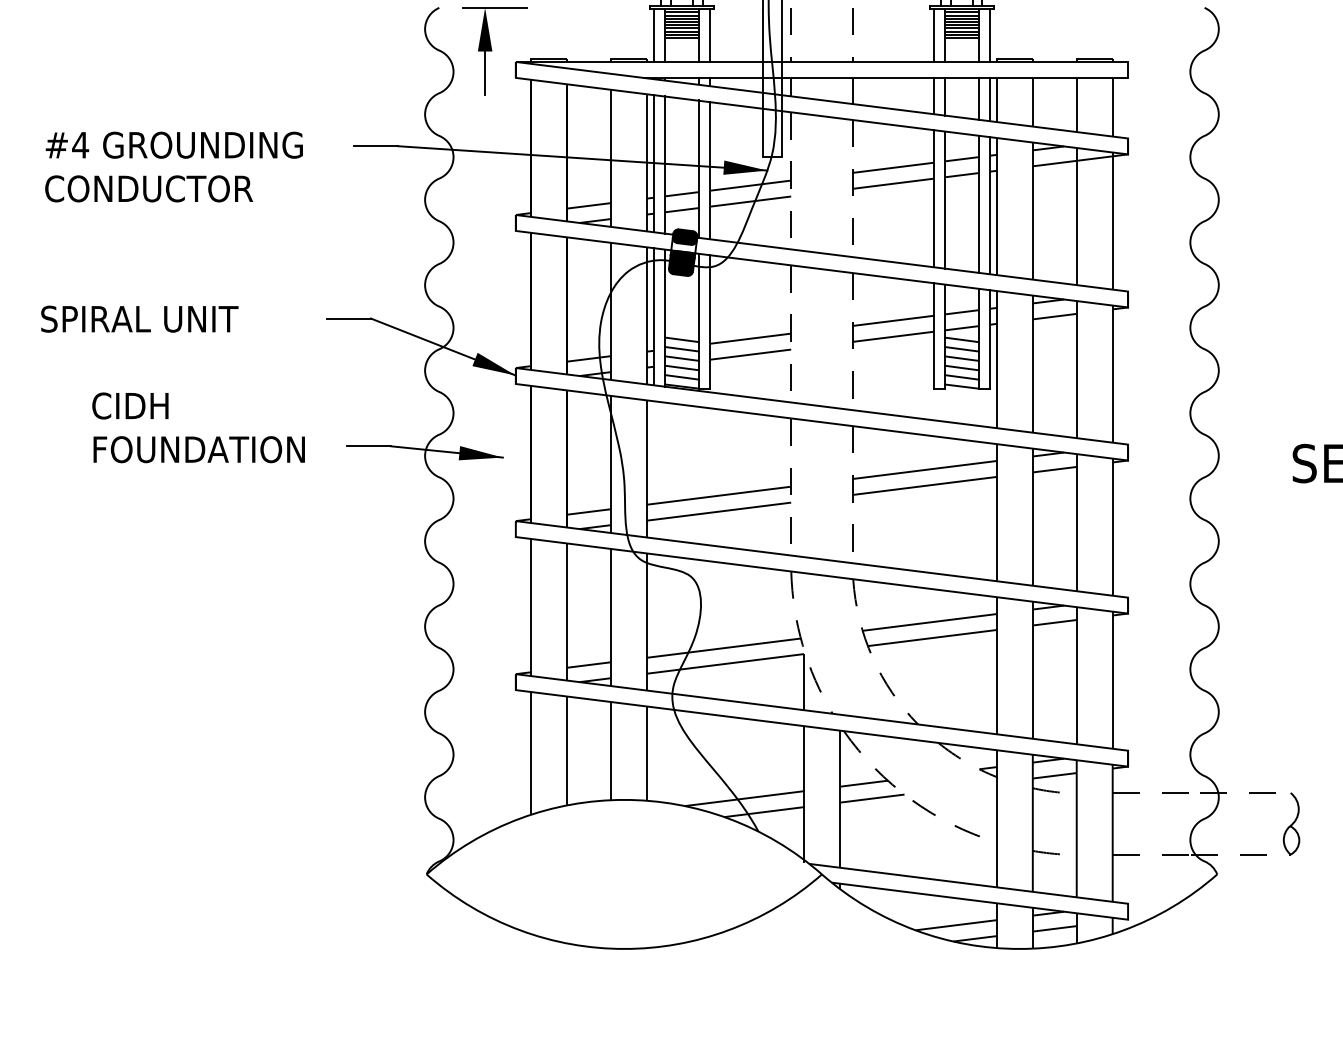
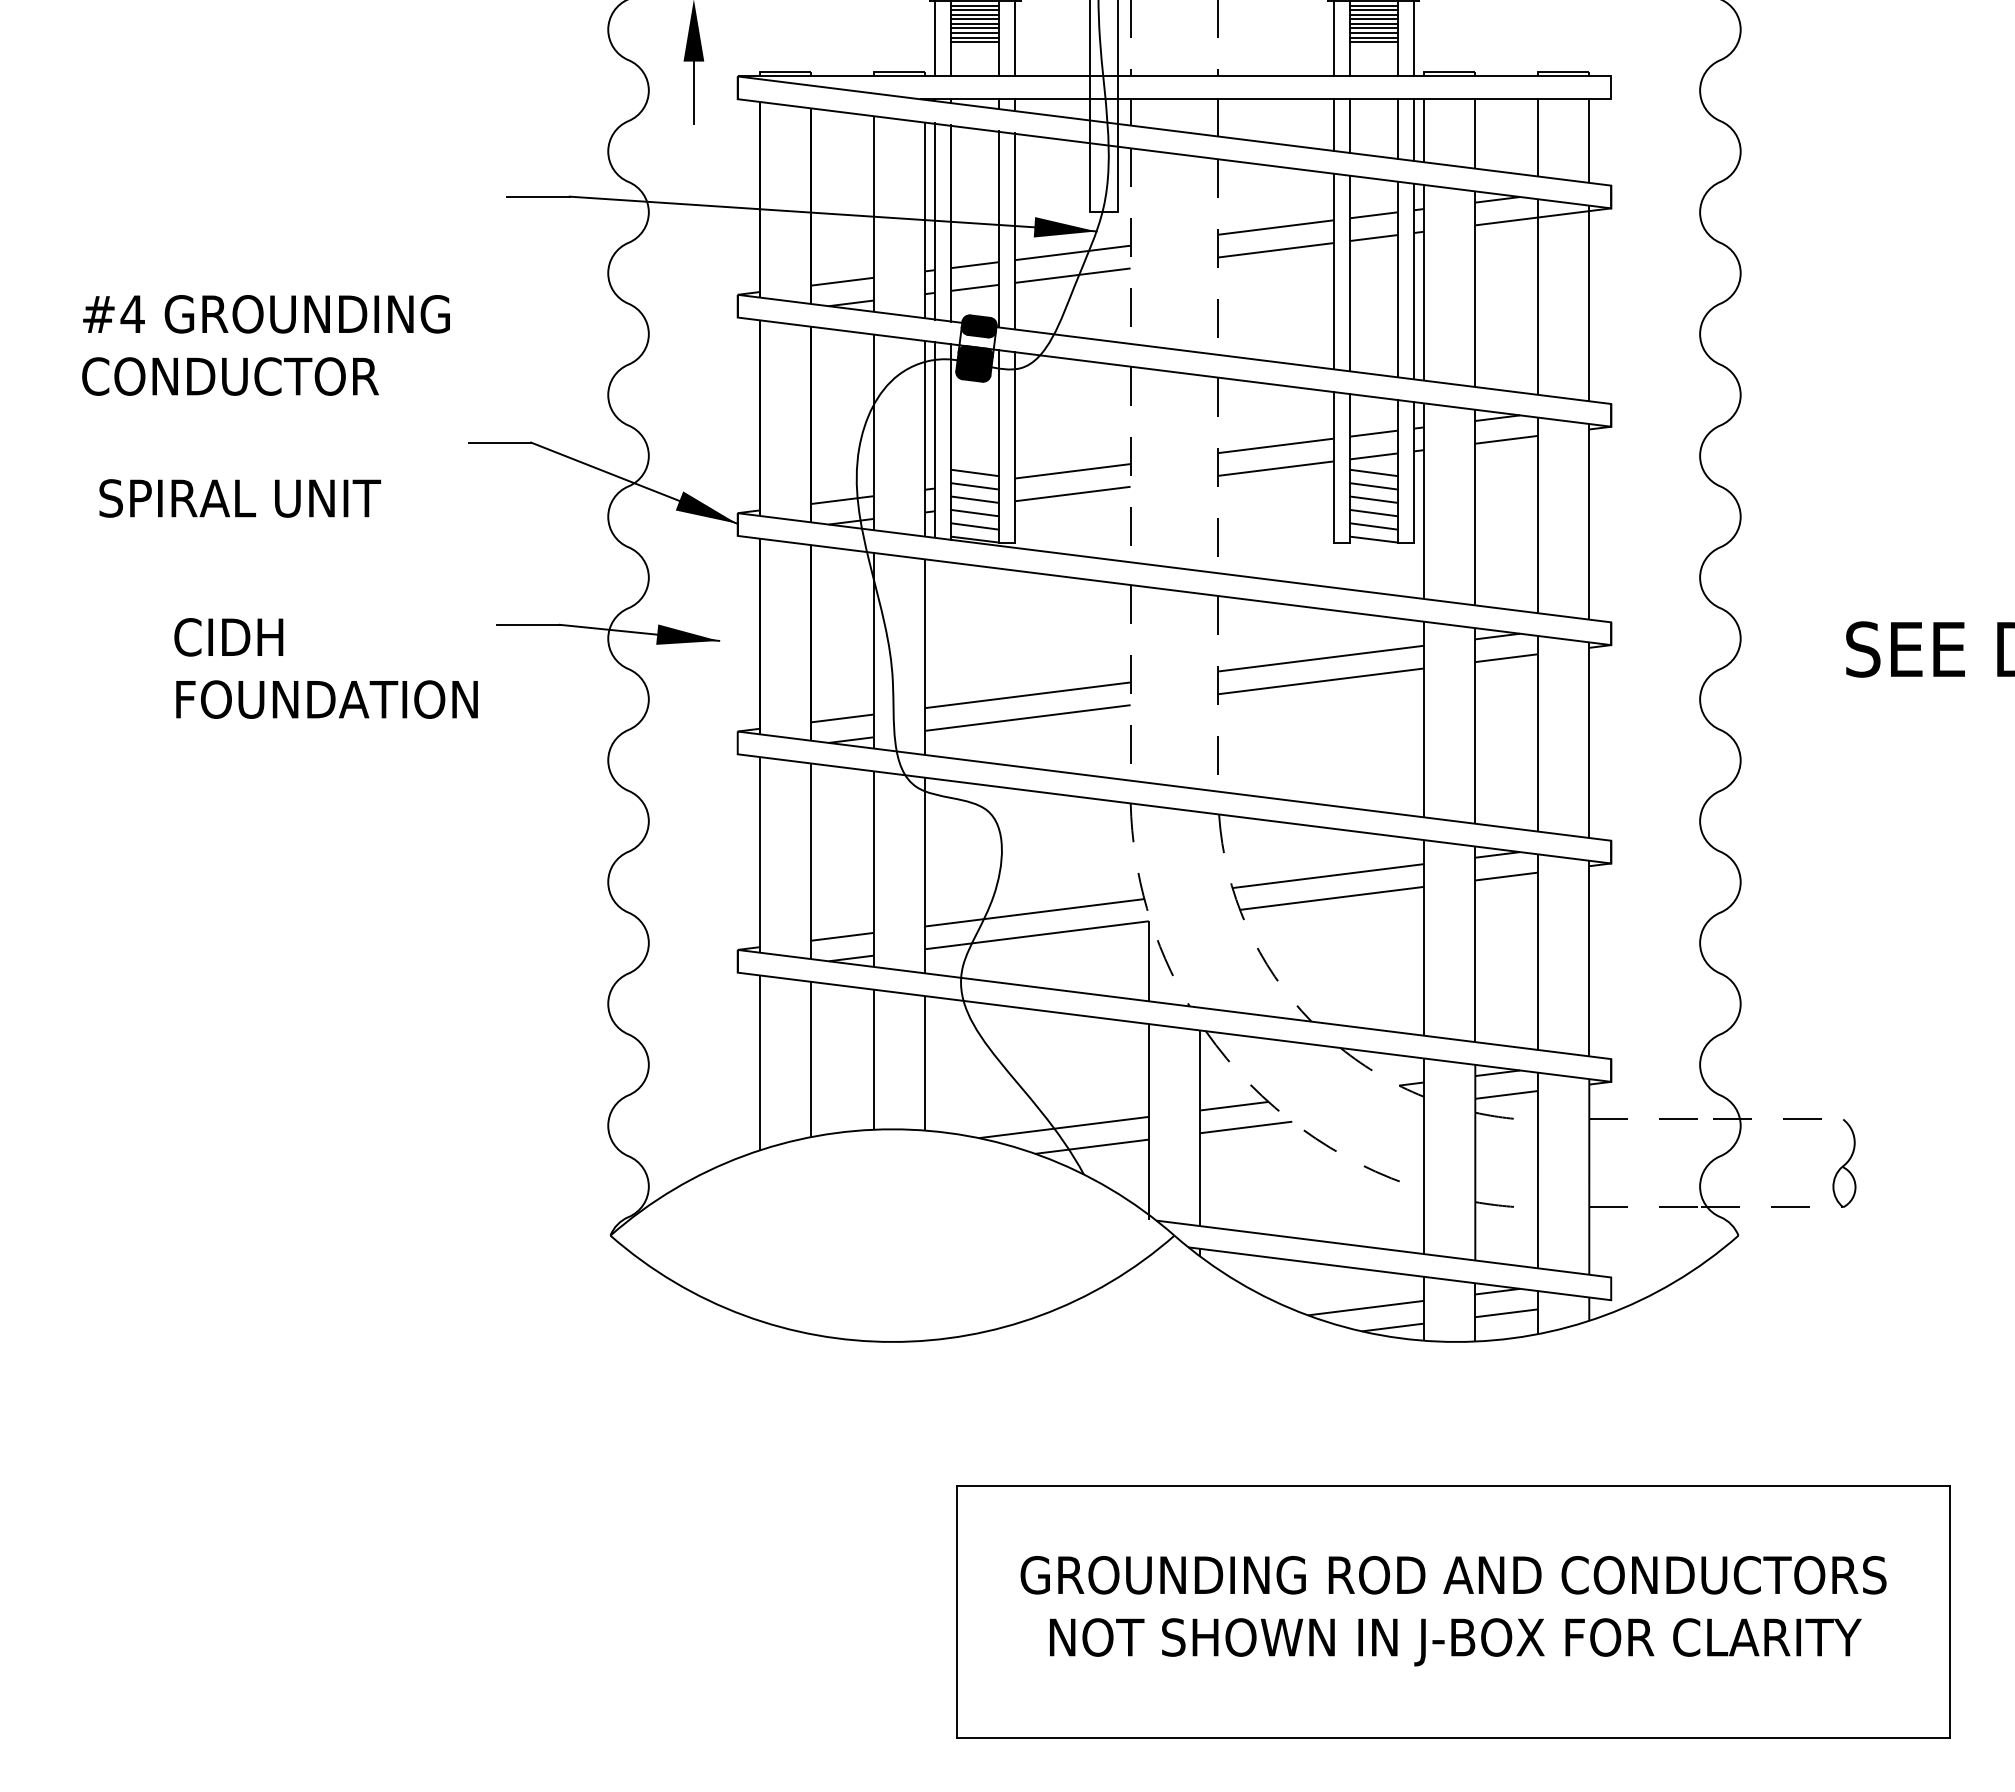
text: (173, 167) -> (265, 345), moved
text: (140, 319) -> (240, 498), moved
text: (198, 427) -> (325, 668), moved

